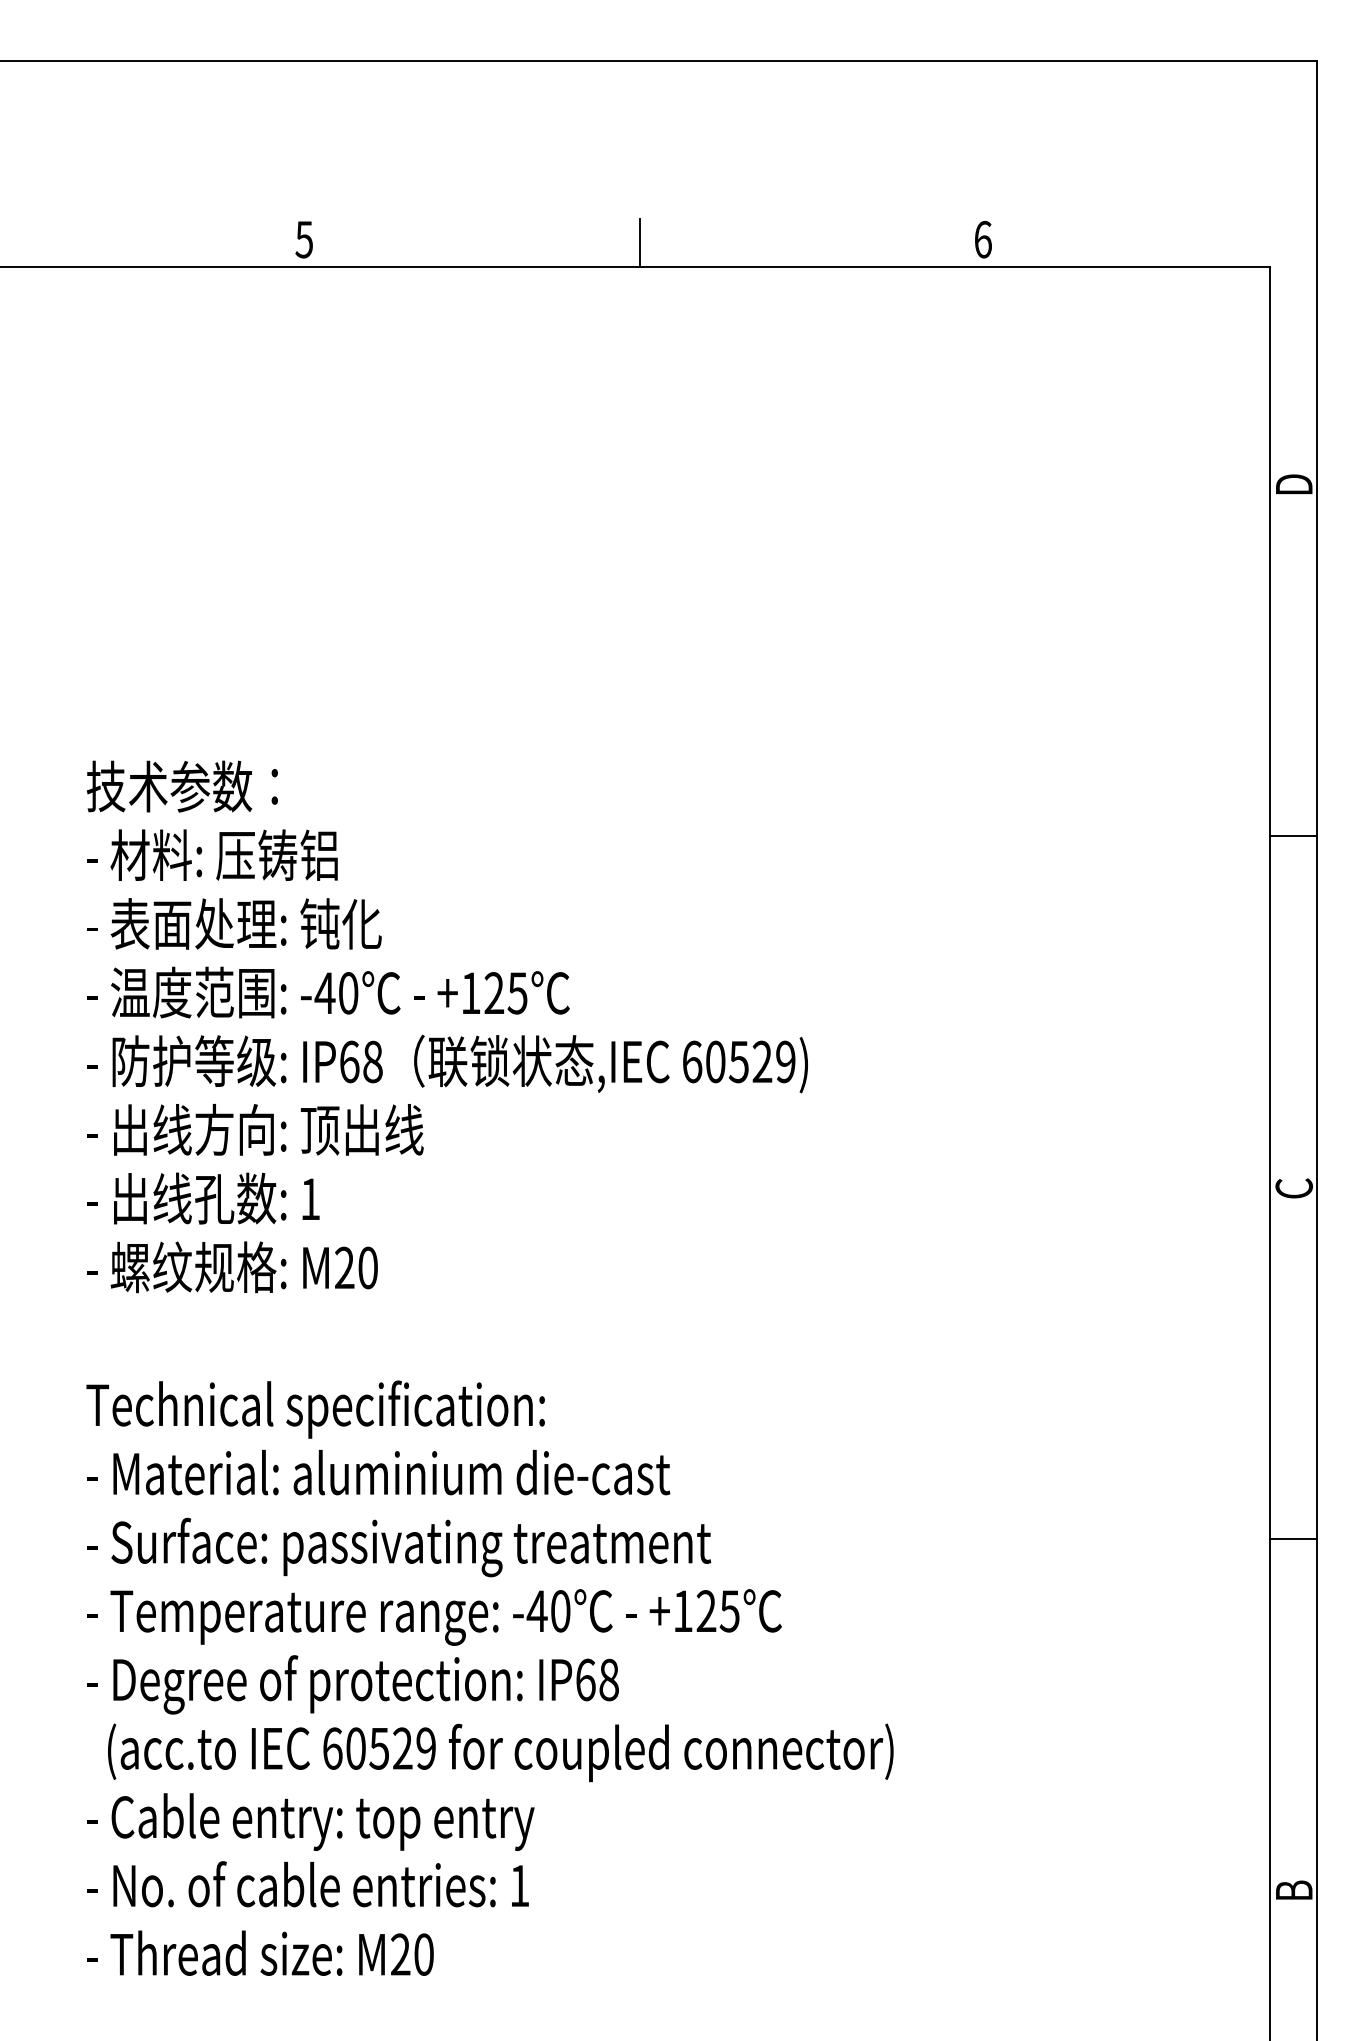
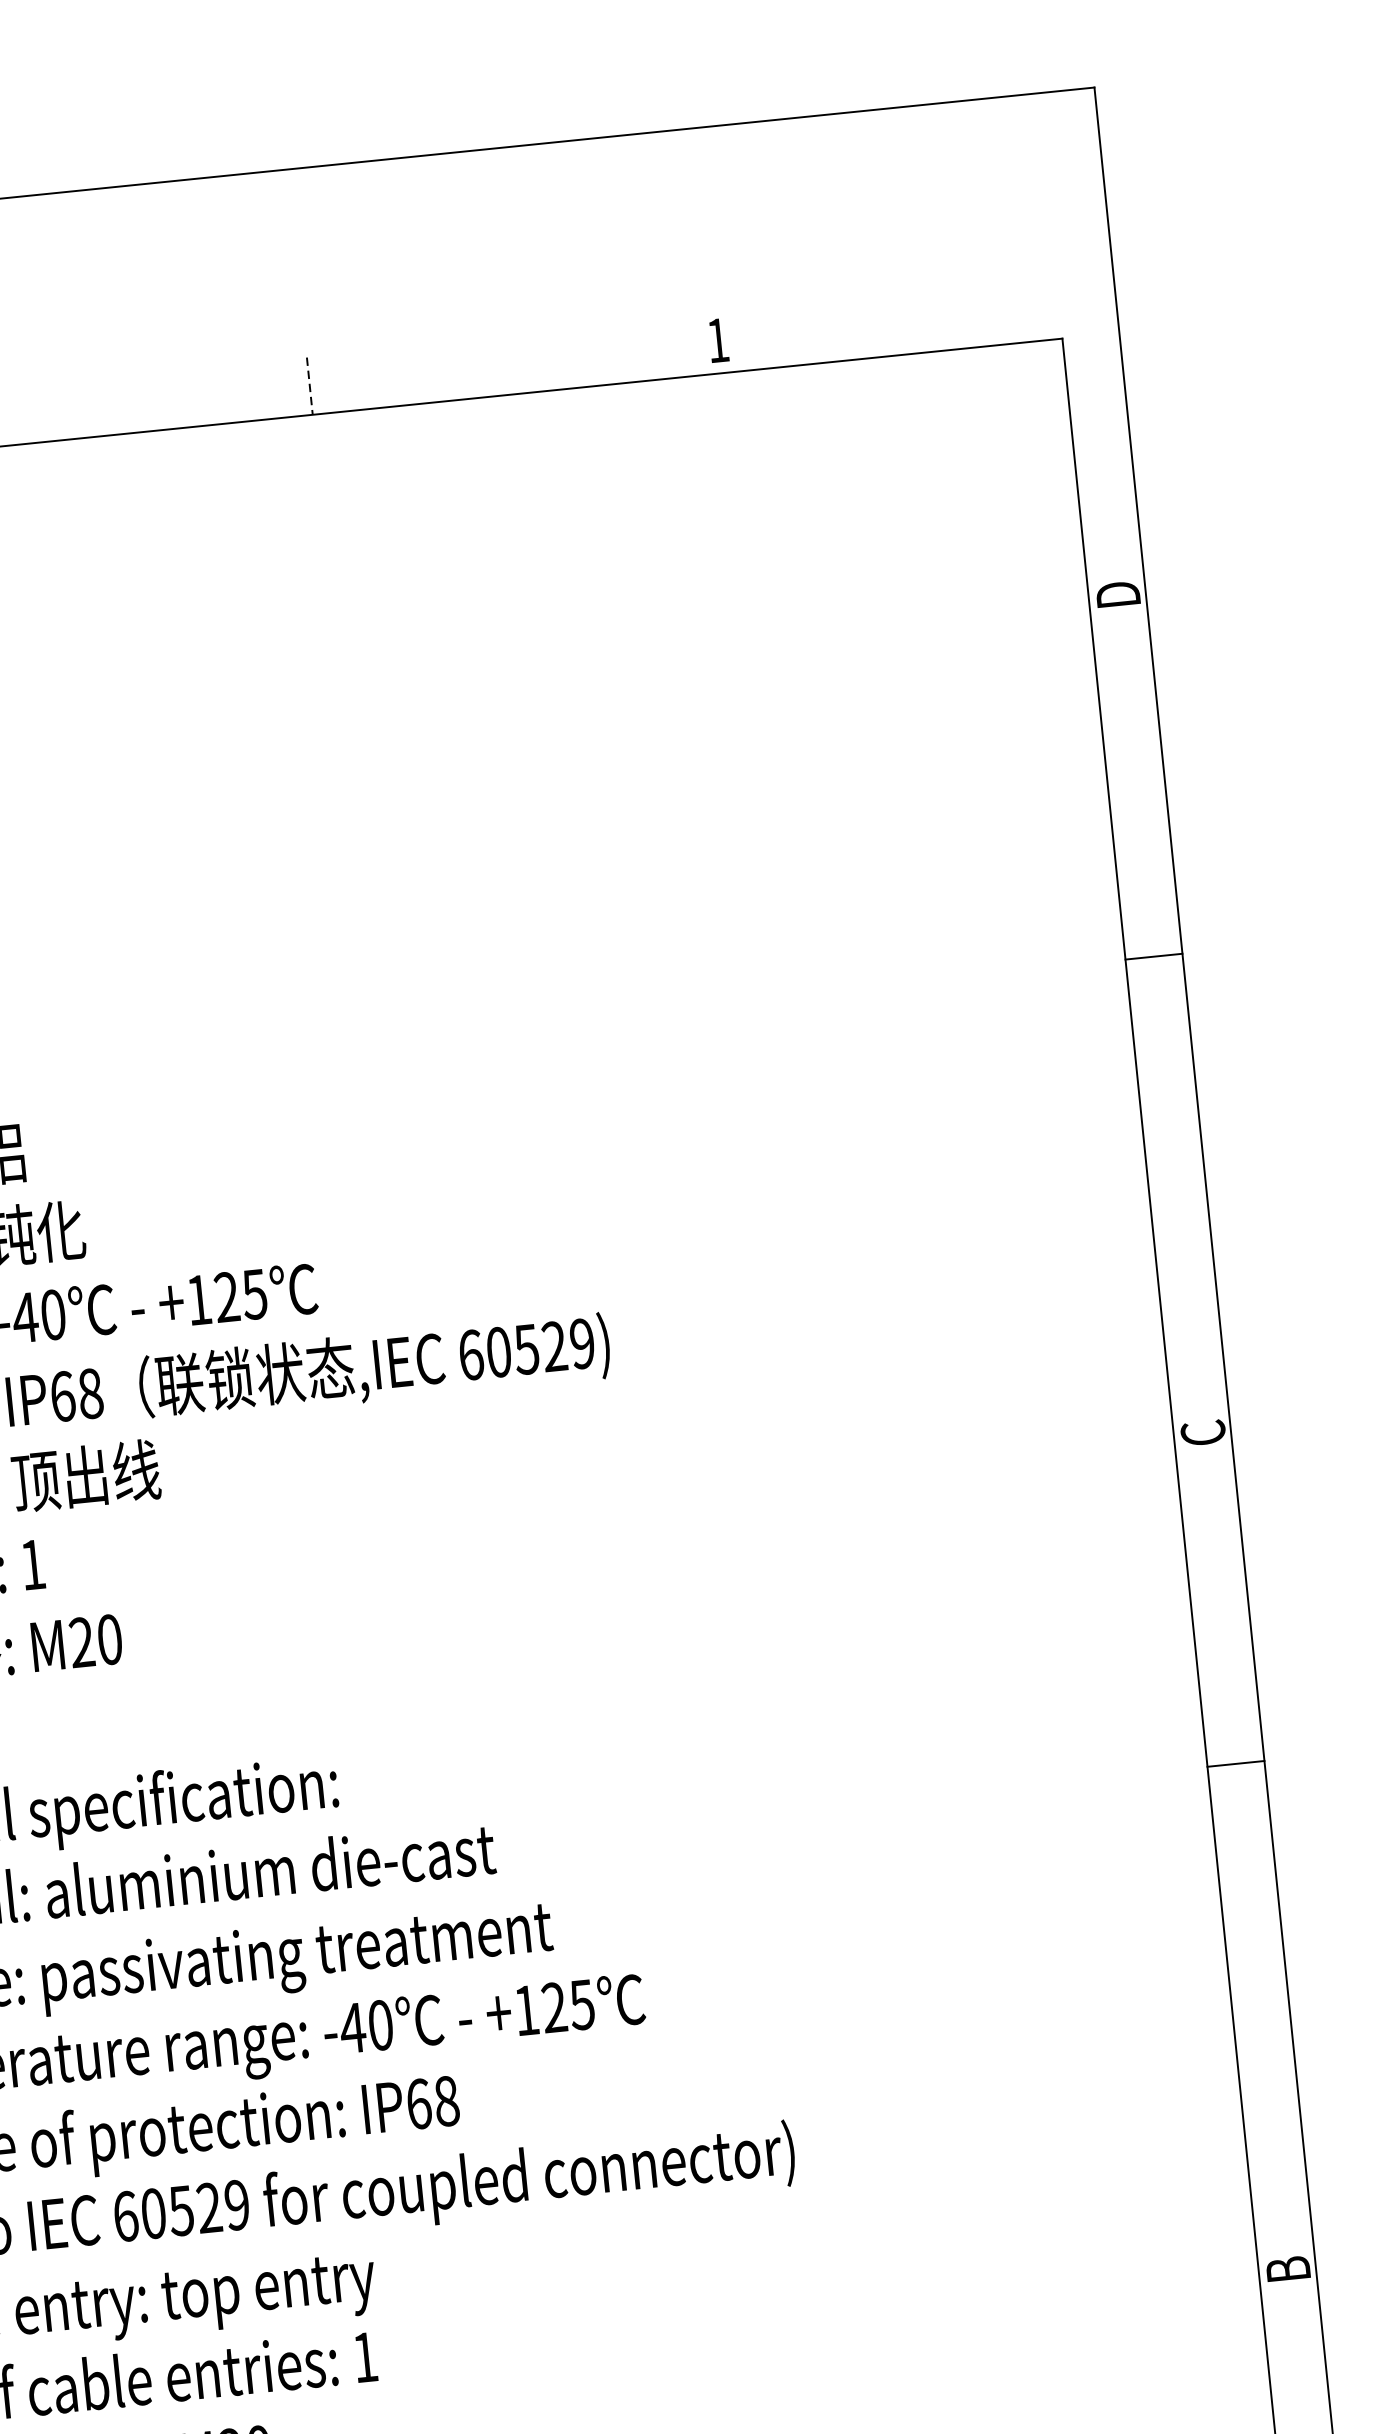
text: (983, 239) -> (718, 340), 6 -> 1
line: (640, 243) -> (310, 386), solid -> dashed
line: (1293, 836) -> (1154, 956), moved
line: (1293, 1539) -> (1236, 1764), moved

